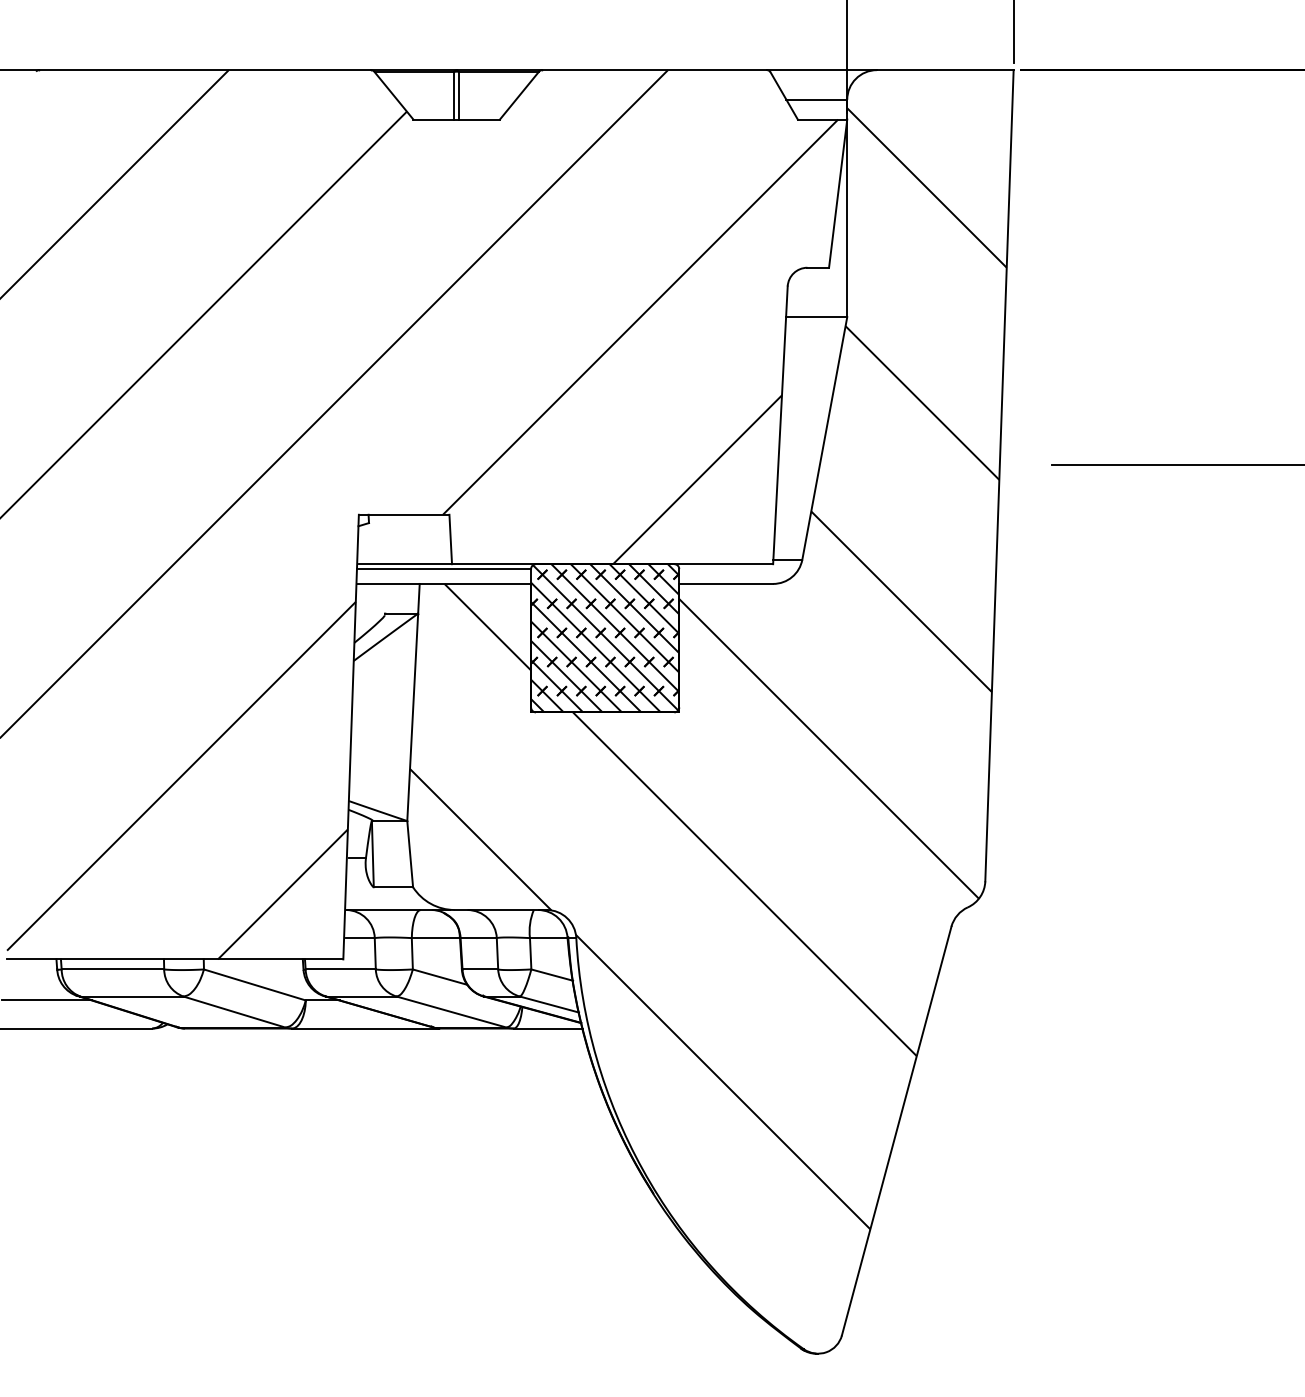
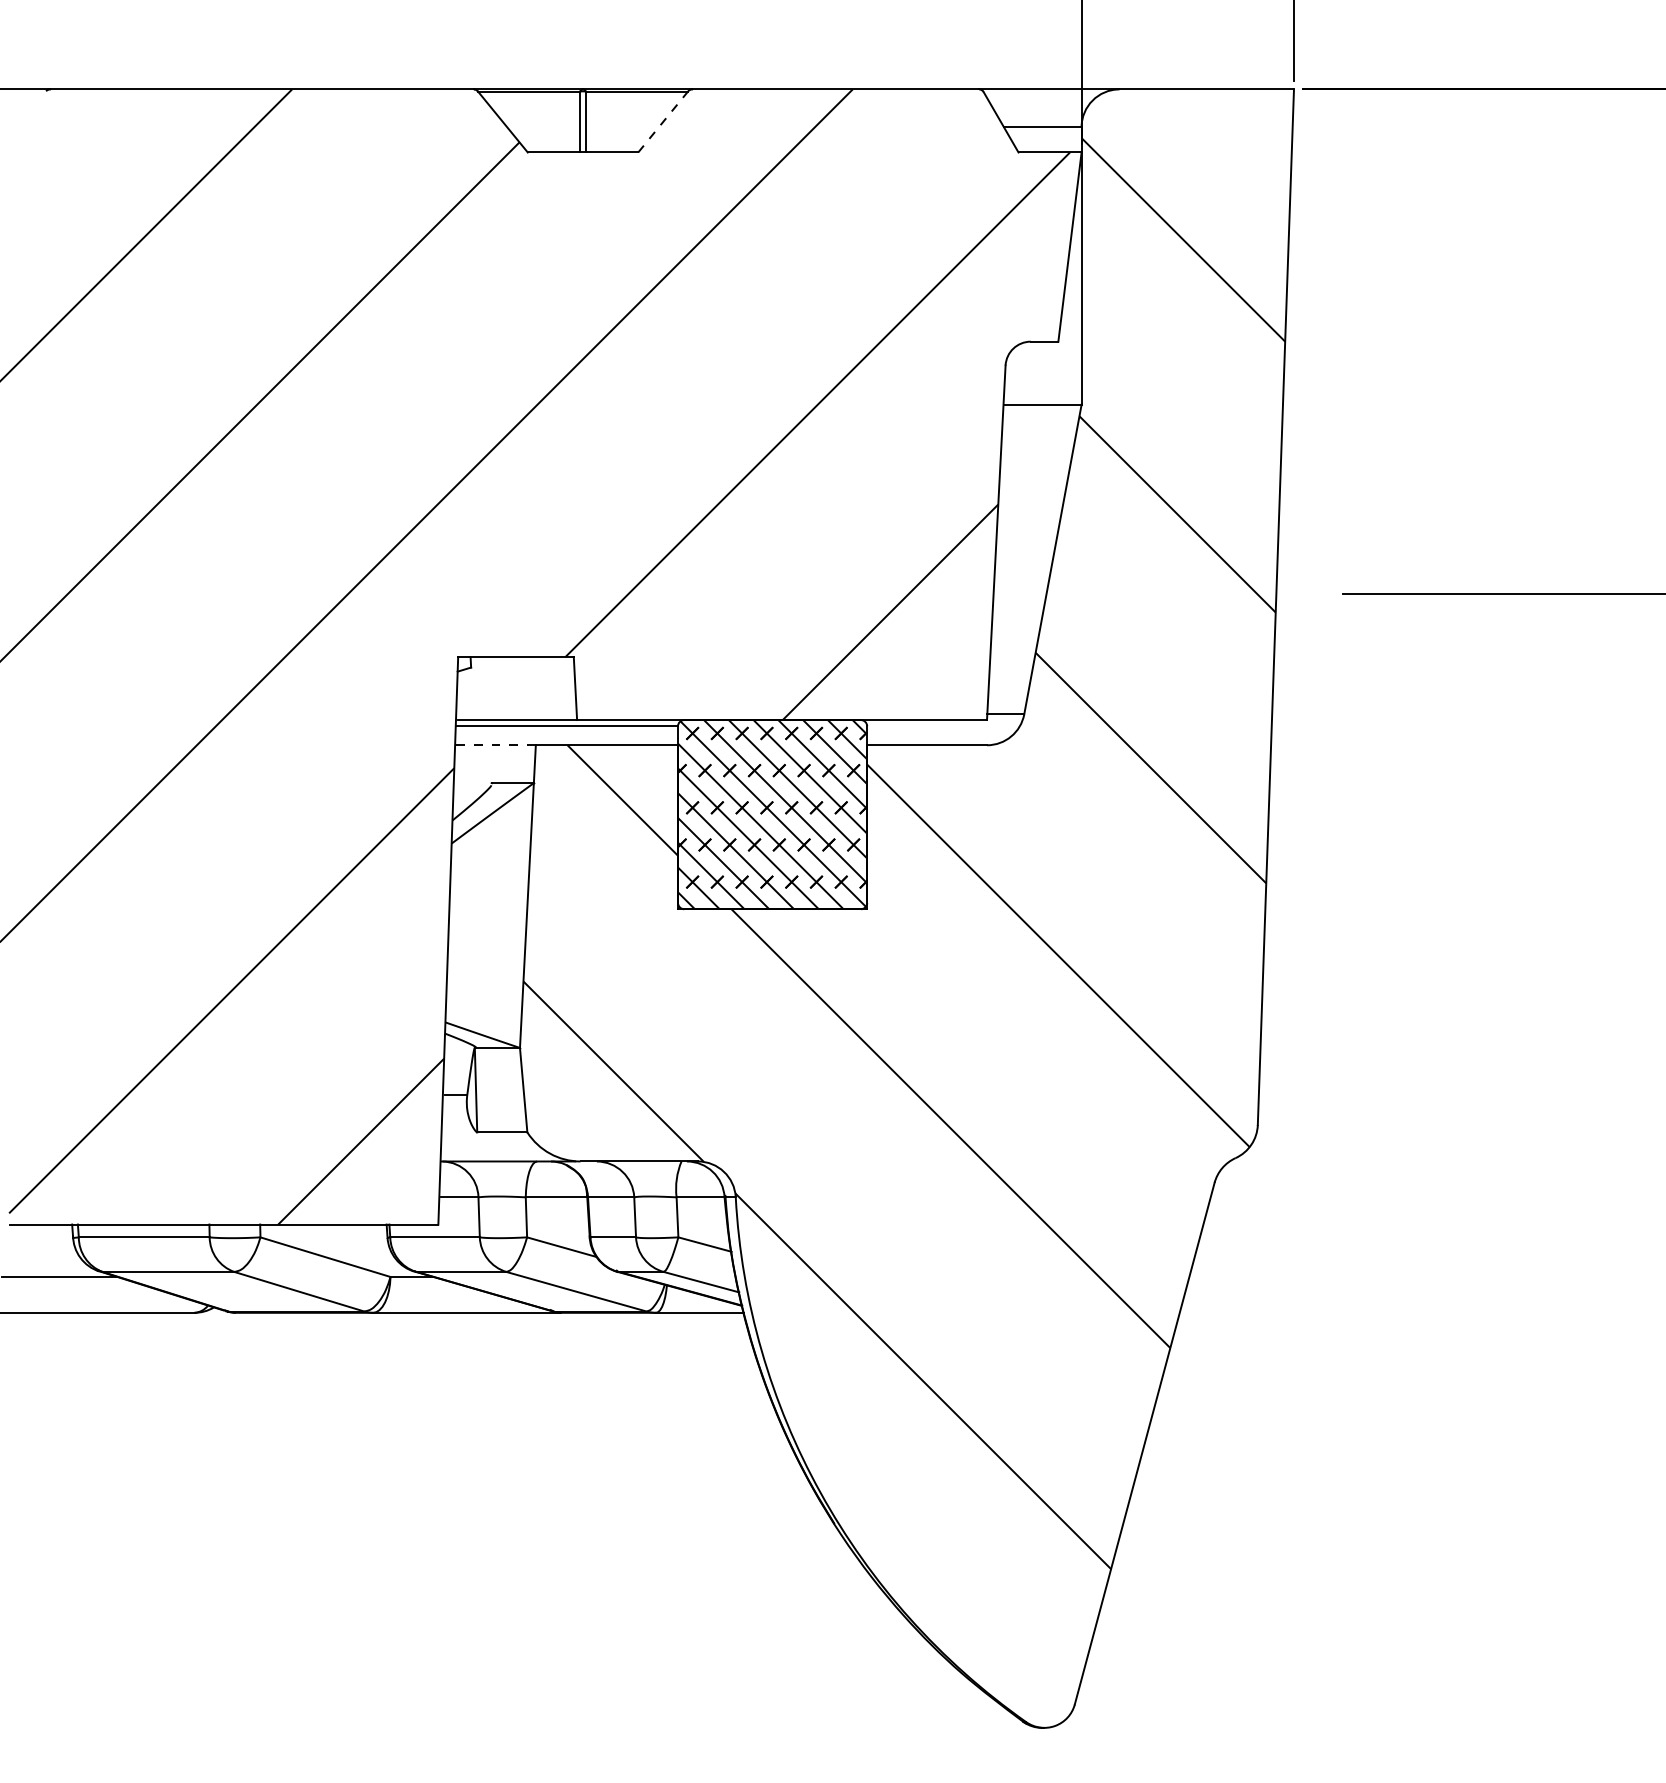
line: (519, 95) -> (663, 121), solid -> dashed
line: (388, 584) -> (496, 745), solid -> dashed

